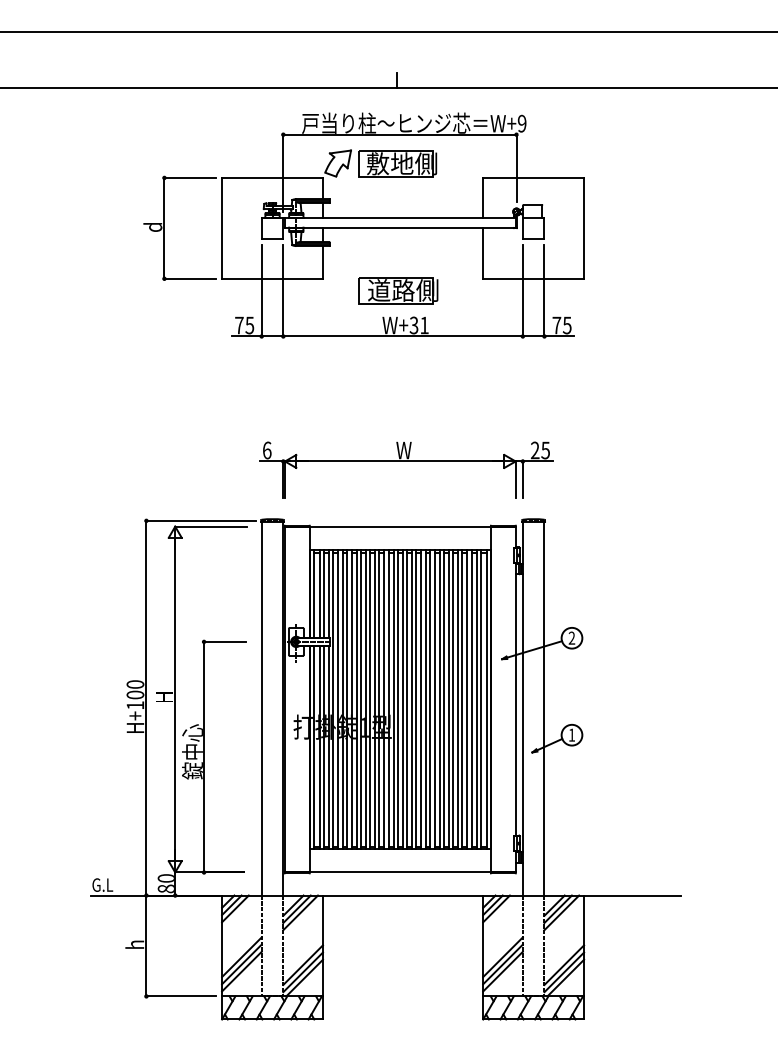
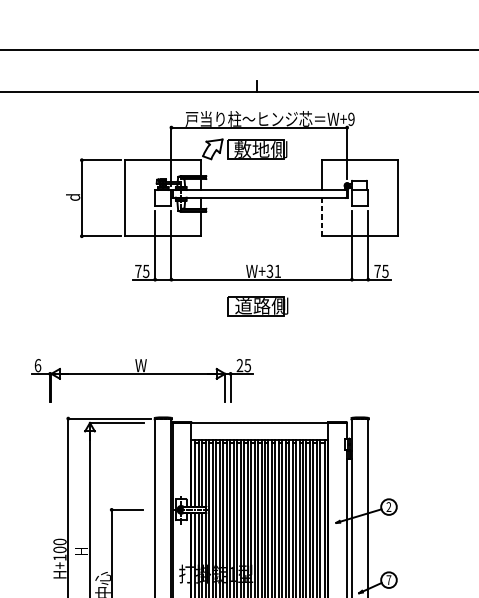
line: (483, 253) -> (322, 217), solid -> dashed
part: (398, 290) -> (258, 306), moved
part: (406, 461) -> (142, 373), moved
text: (571, 734) -> (388, 579), 1 -> 7

